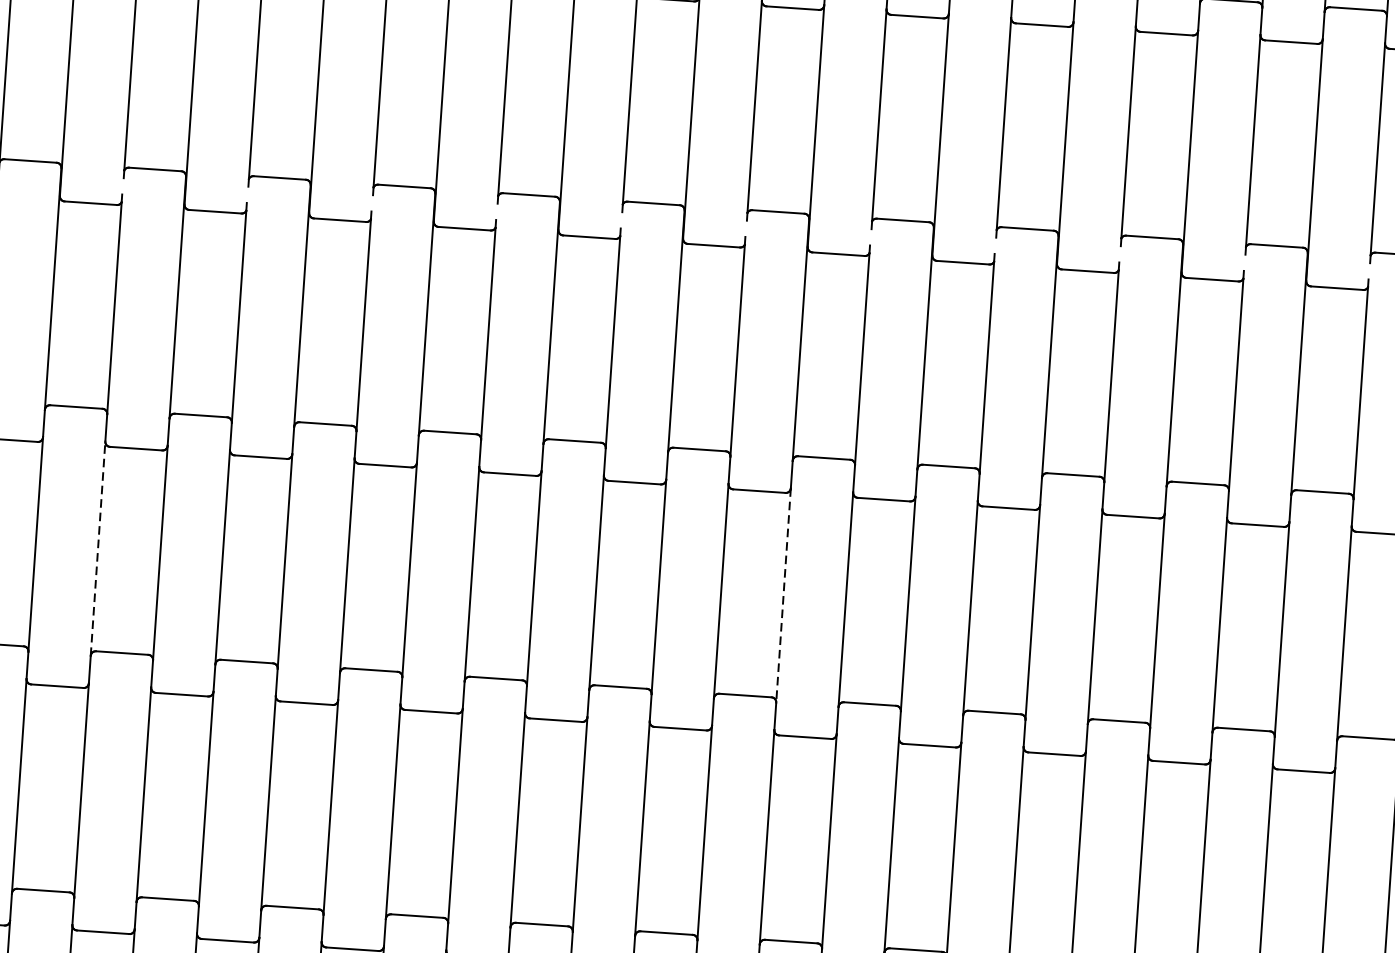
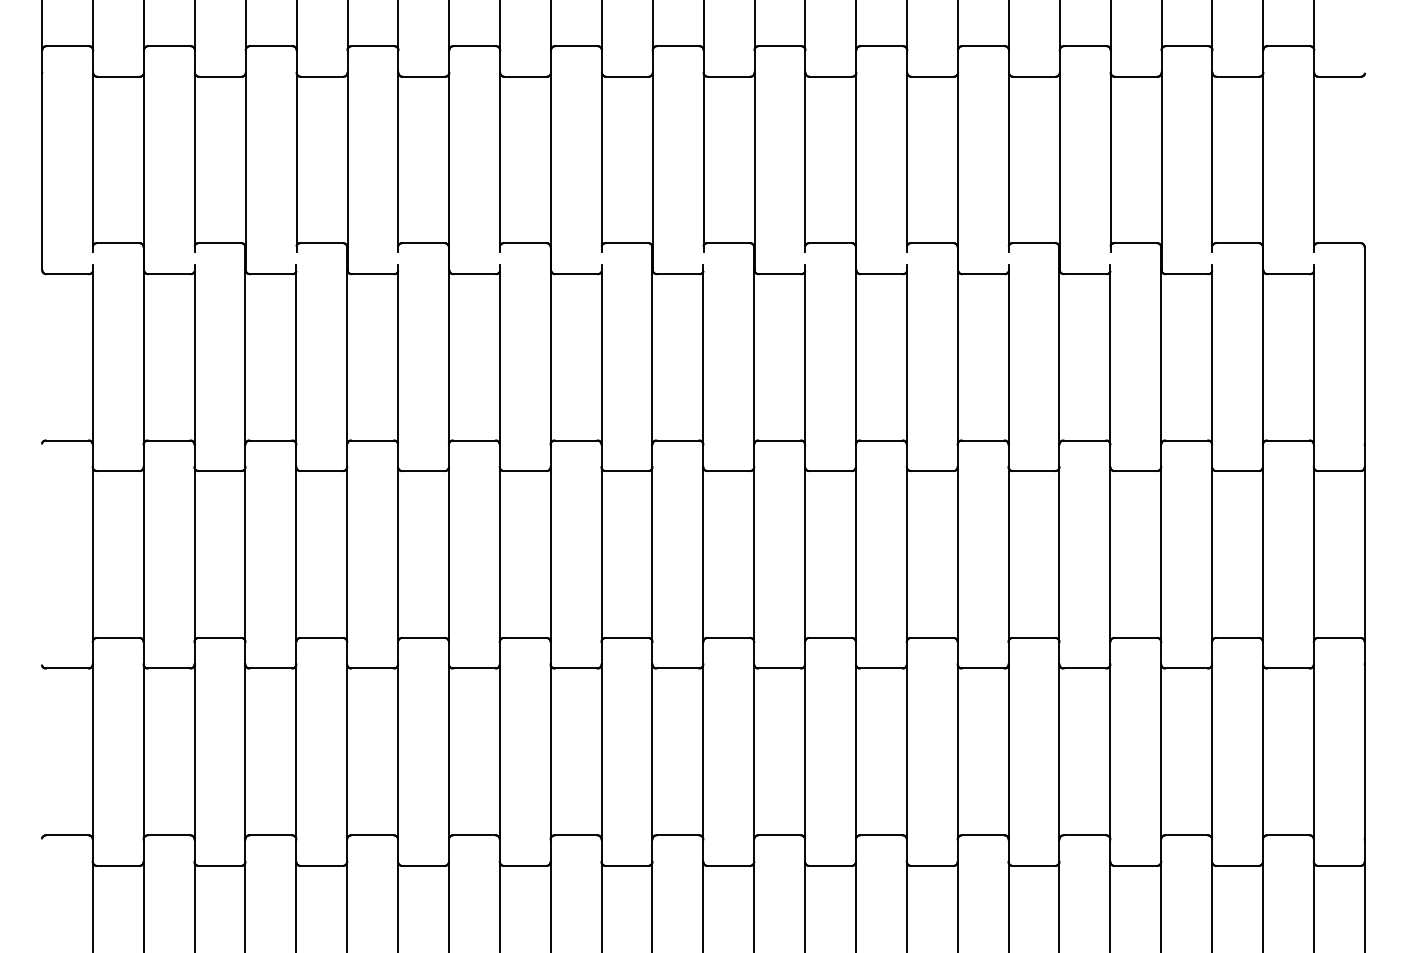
line: (98, 548) -> (194, 554), dashed -> solid
line: (783, 595) -> (754, 554), dashed -> solid

